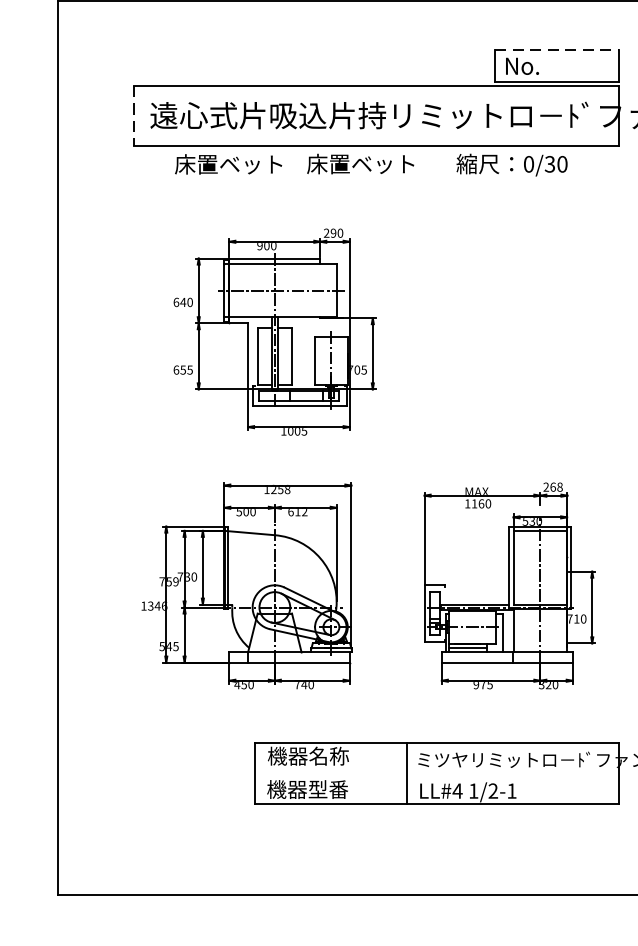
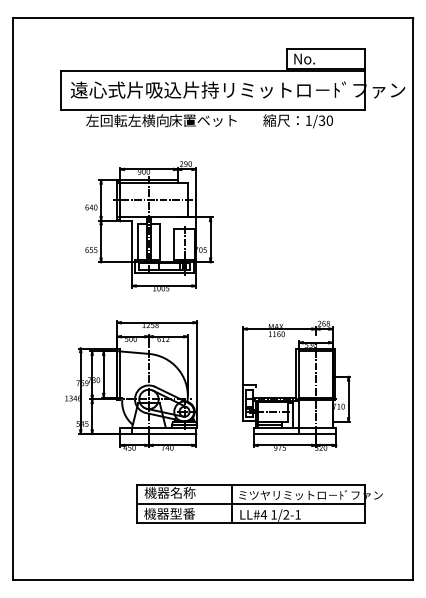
line: (557, 51) -> (326, 49), dashed -> solid
line: (134, 116) -> (60, 90), dashed -> solid
text: (240, 163) -> (127, 120), 床置ベット -> 左回転左横向
text: (528, 163) -> (308, 120), 0/30 -> 1/30
line: (436, 773) -> (250, 503), added

